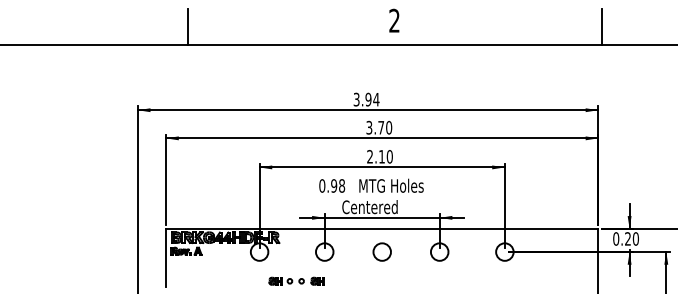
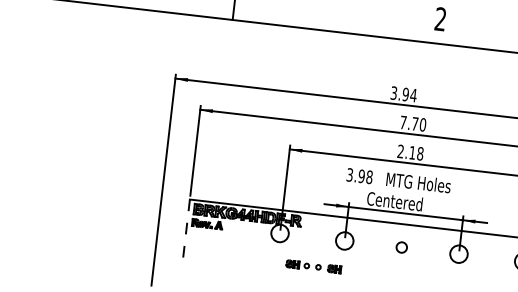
text: (369, 127) -> (403, 122), 3.70 -> 7.70
text: (389, 156) -> (420, 153), 2.10 -> 2.18
text: (322, 185) -> (350, 174), 0.98 -> 3.98
circle: (381, 251) -> (401, 246), size x0.6
line: (166, 258) -> (186, 229), solid -> dashed

